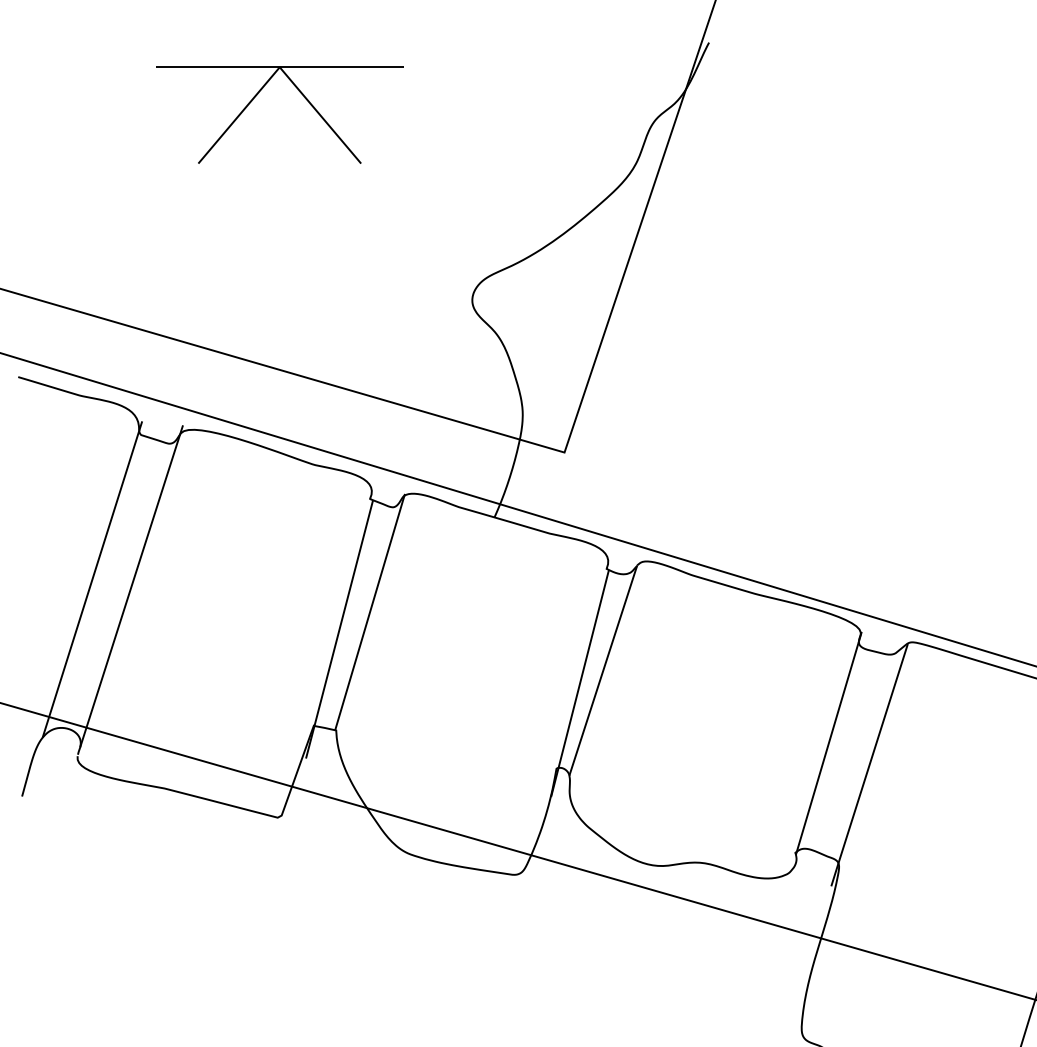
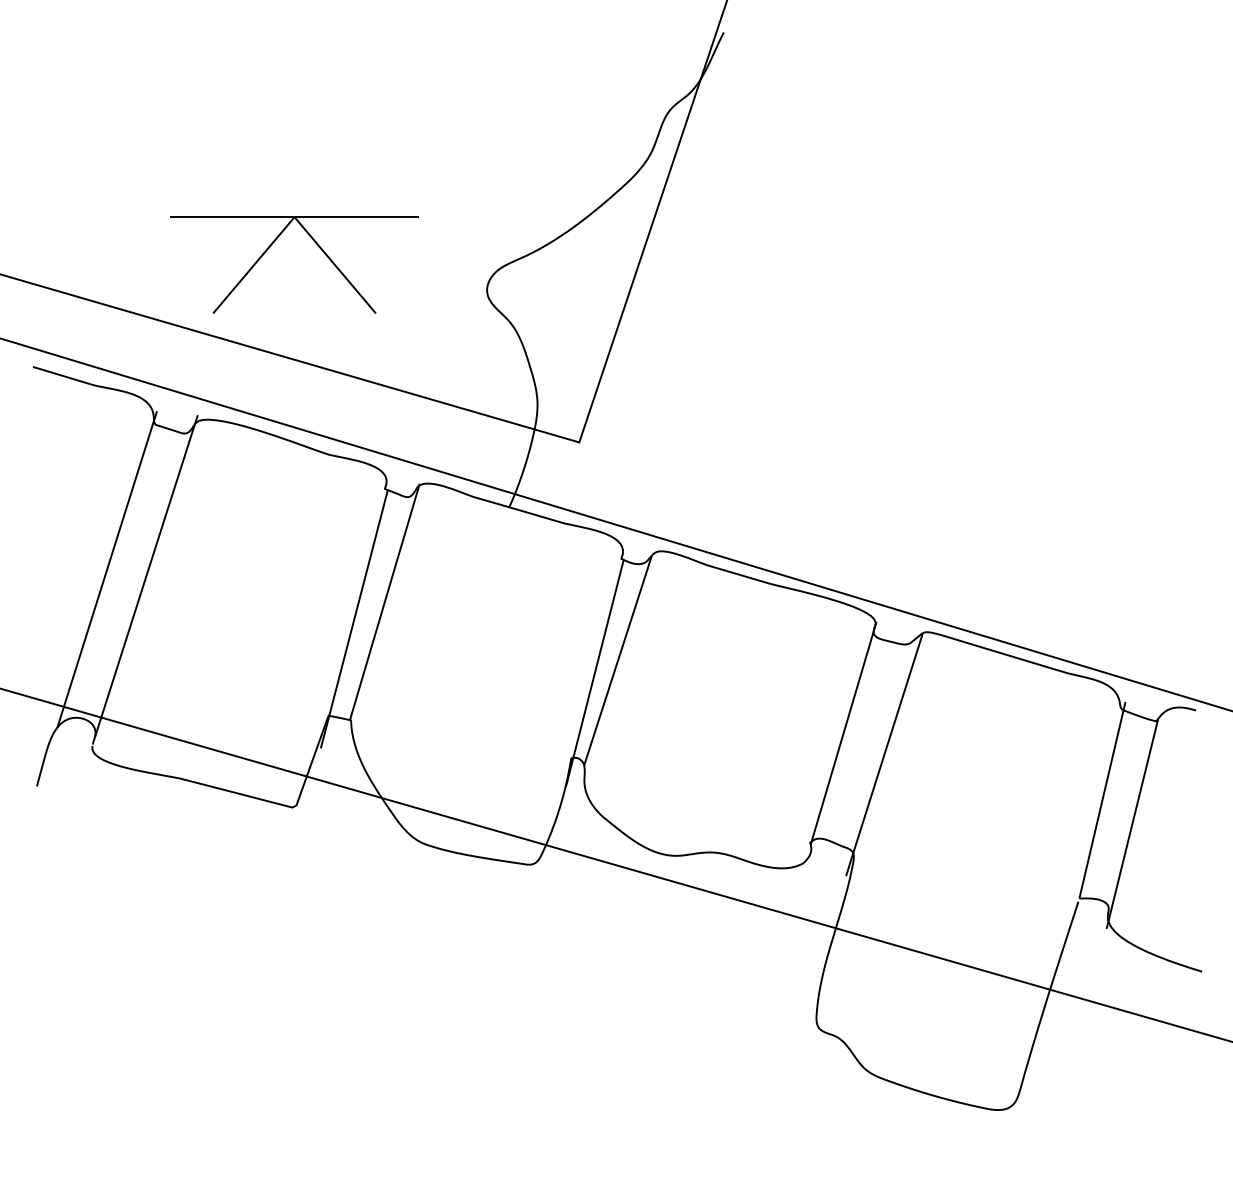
part: (256, 96) -> (271, 246), moved

